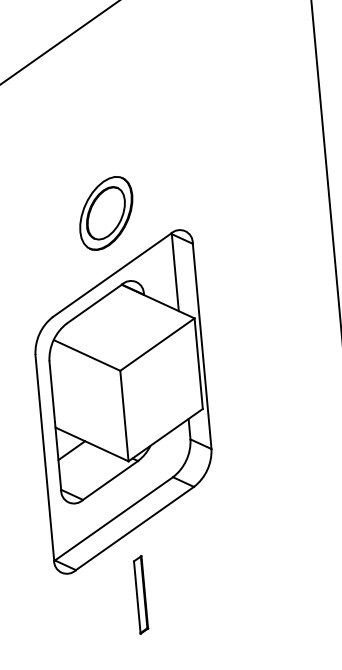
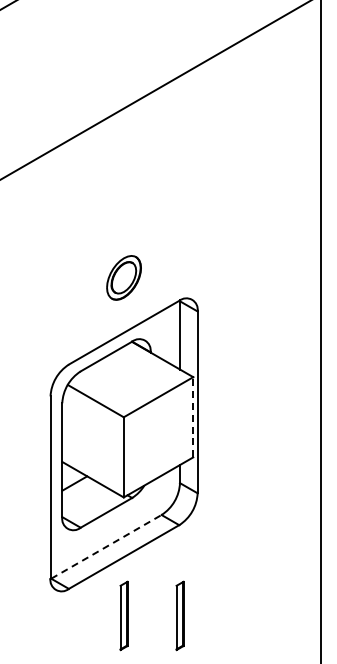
part: (105, 213) -> (123, 277), size x0.7
line: (198, 362) -> (193, 416), solid -> dashed
line: (114, 518) -> (106, 546), solid -> dashed
part: (203, 588) -> (179, 615), added

